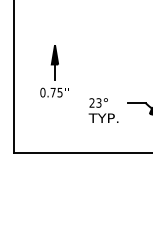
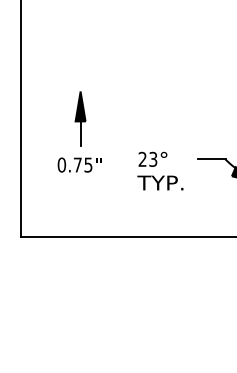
part: (54, 71) -> (79, 132), moved

